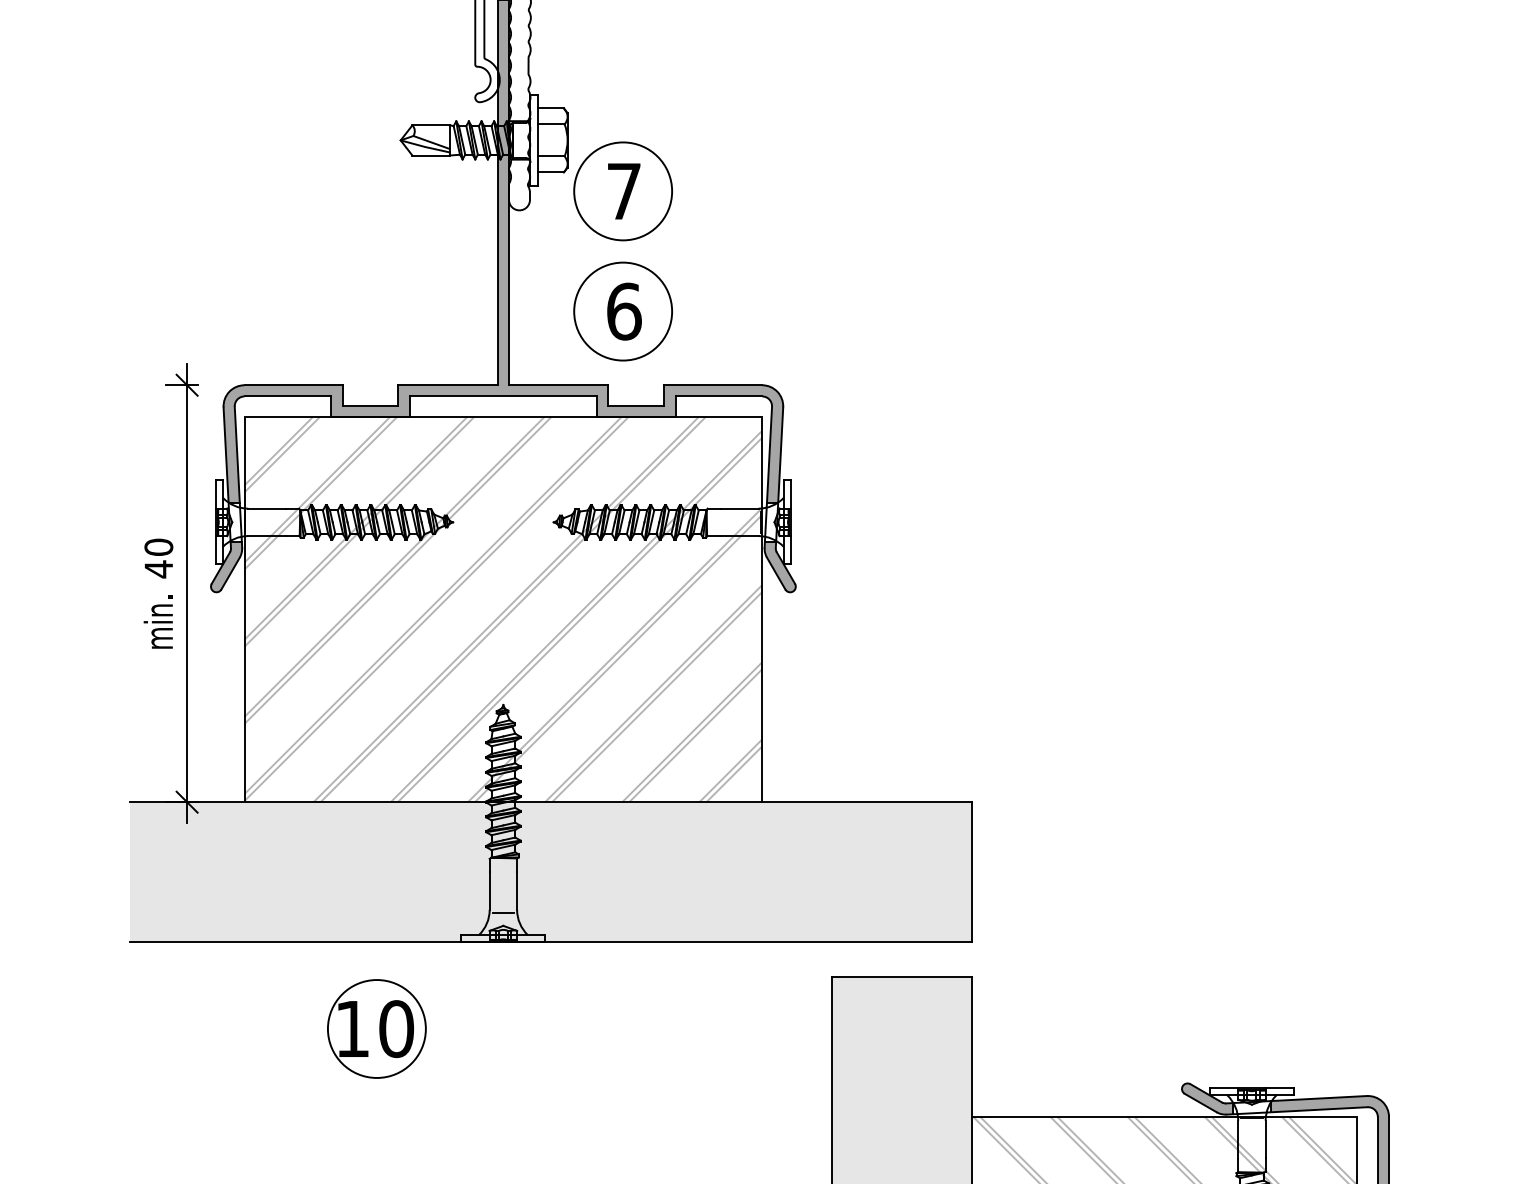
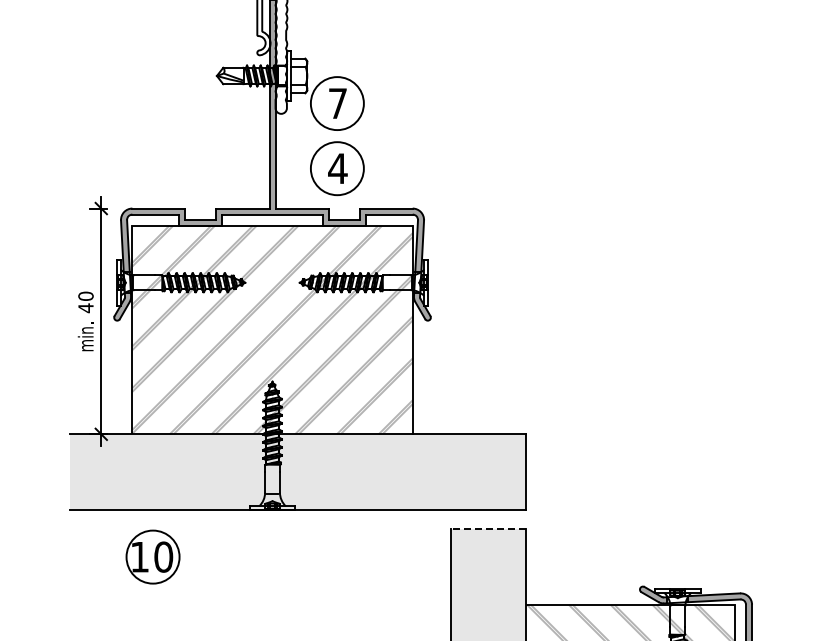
text: (623, 311) -> (337, 168), 6 -> 4
line: (902, 978) -> (488, 529), solid -> dashed
part: (375, 1027) -> (152, 556), moved

